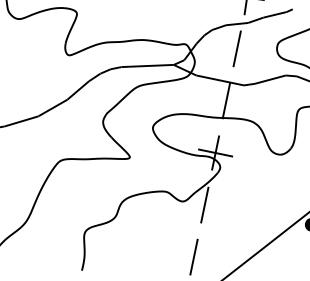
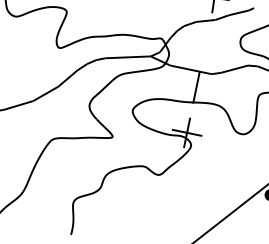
line: (236, 48) -> (205, 42), removed
line: (204, 204) -> (177, 177), removed
line: (193, 256) -> (167, 222), removed

